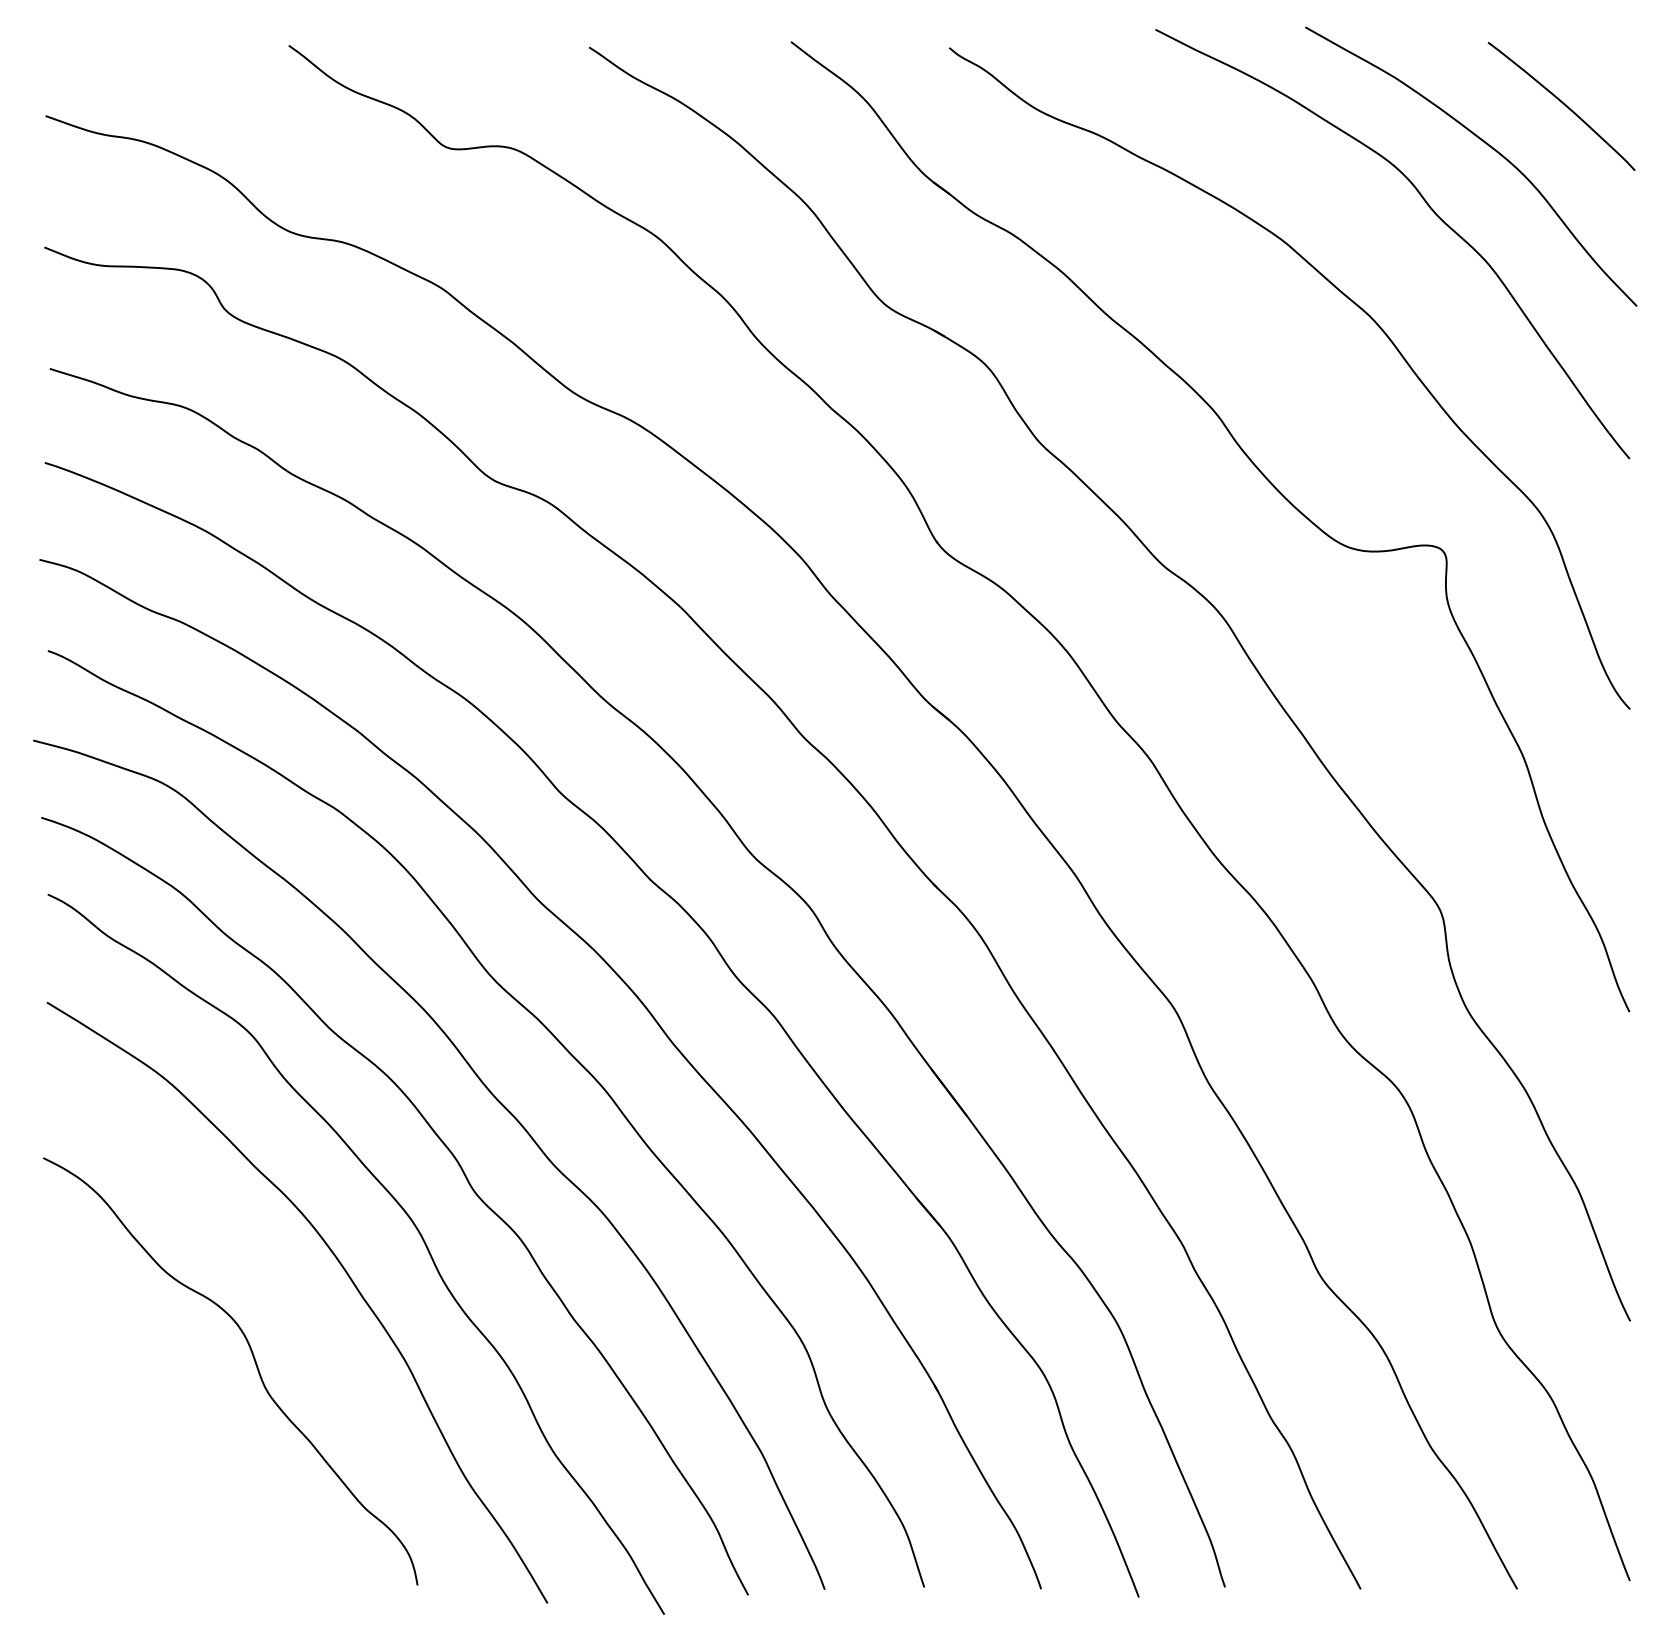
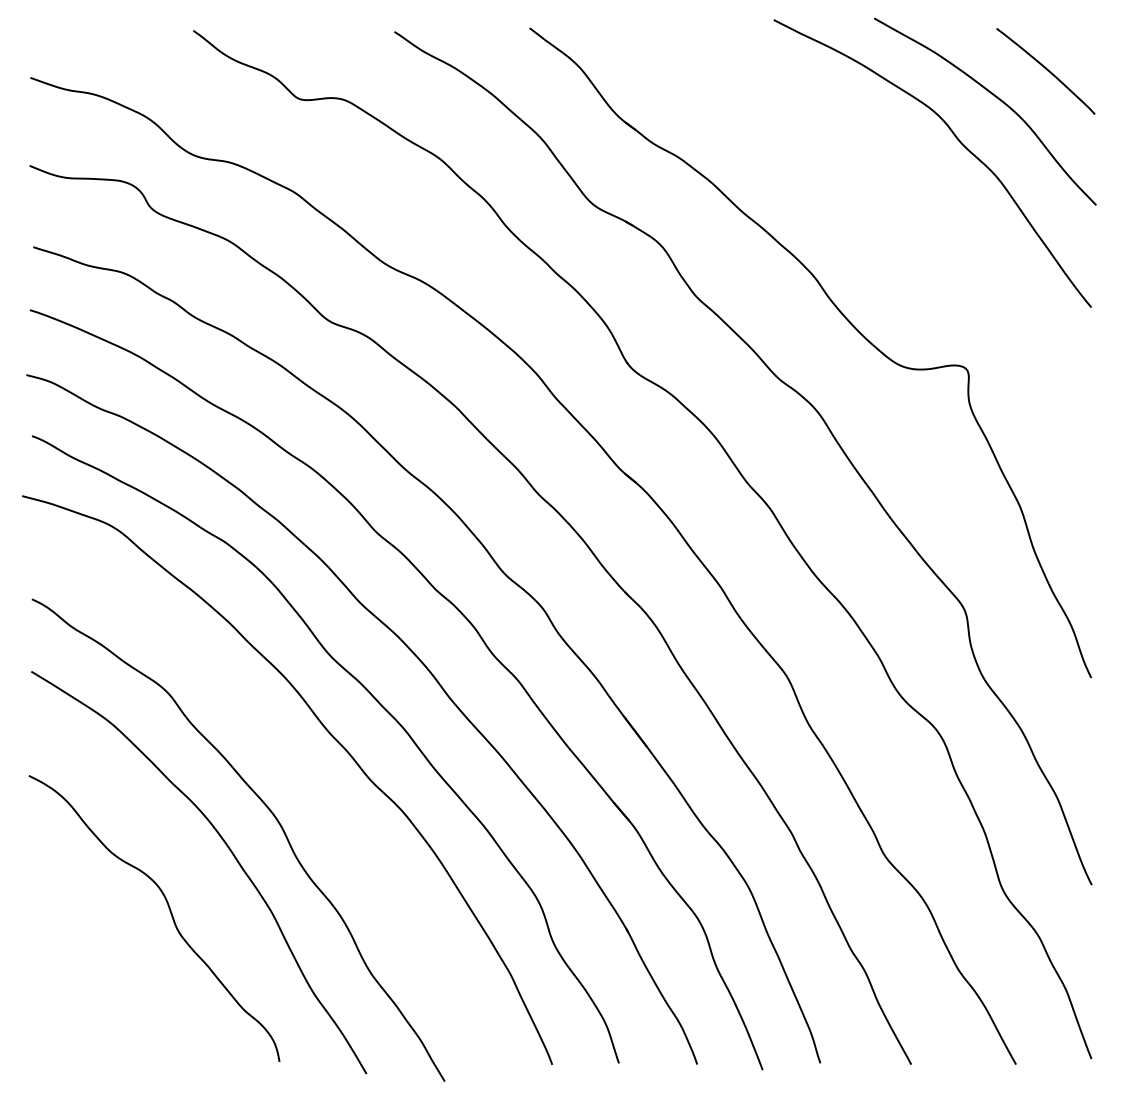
curve: (1350, 302) -> (904, 202), removed
curve: (460, 1171) -> (308, 784), removed

